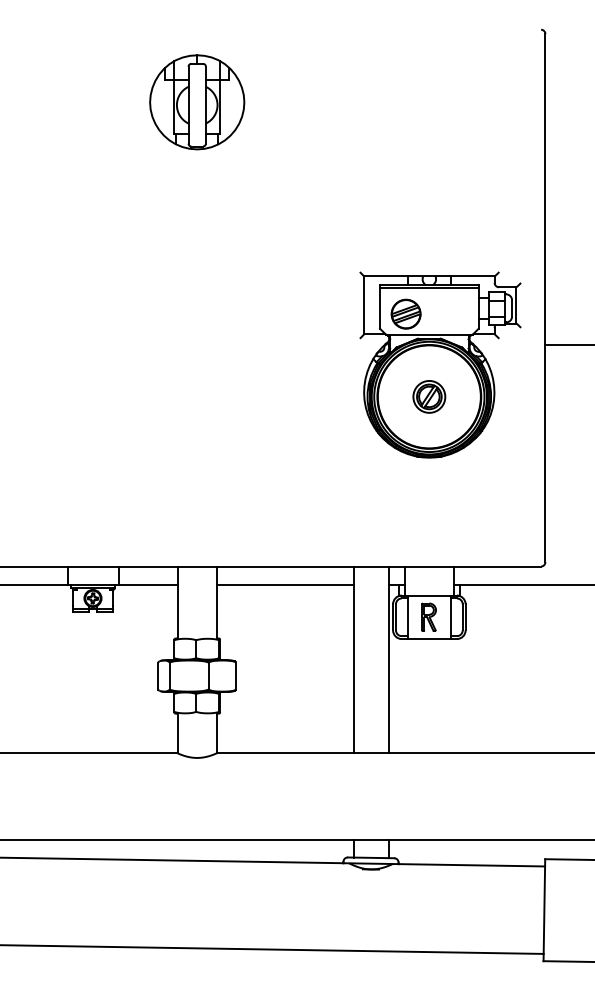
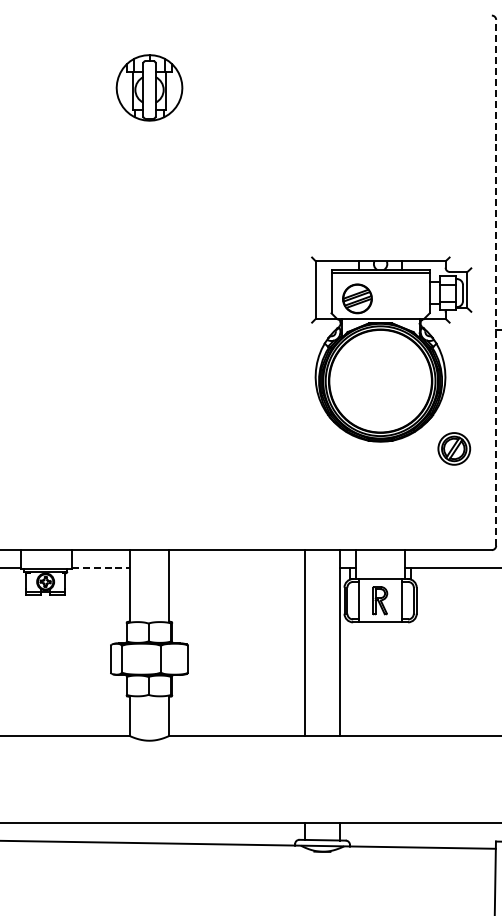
part: (197, 102) -> (149, 88), size x0.7
line: (545, 297) -> (496, 282), solid -> dashed
part: (429, 396) -> (454, 448), moved
line: (148, 584) -> (100, 568), solid -> dashed
line: (284, 584) -> (236, 568), removed

